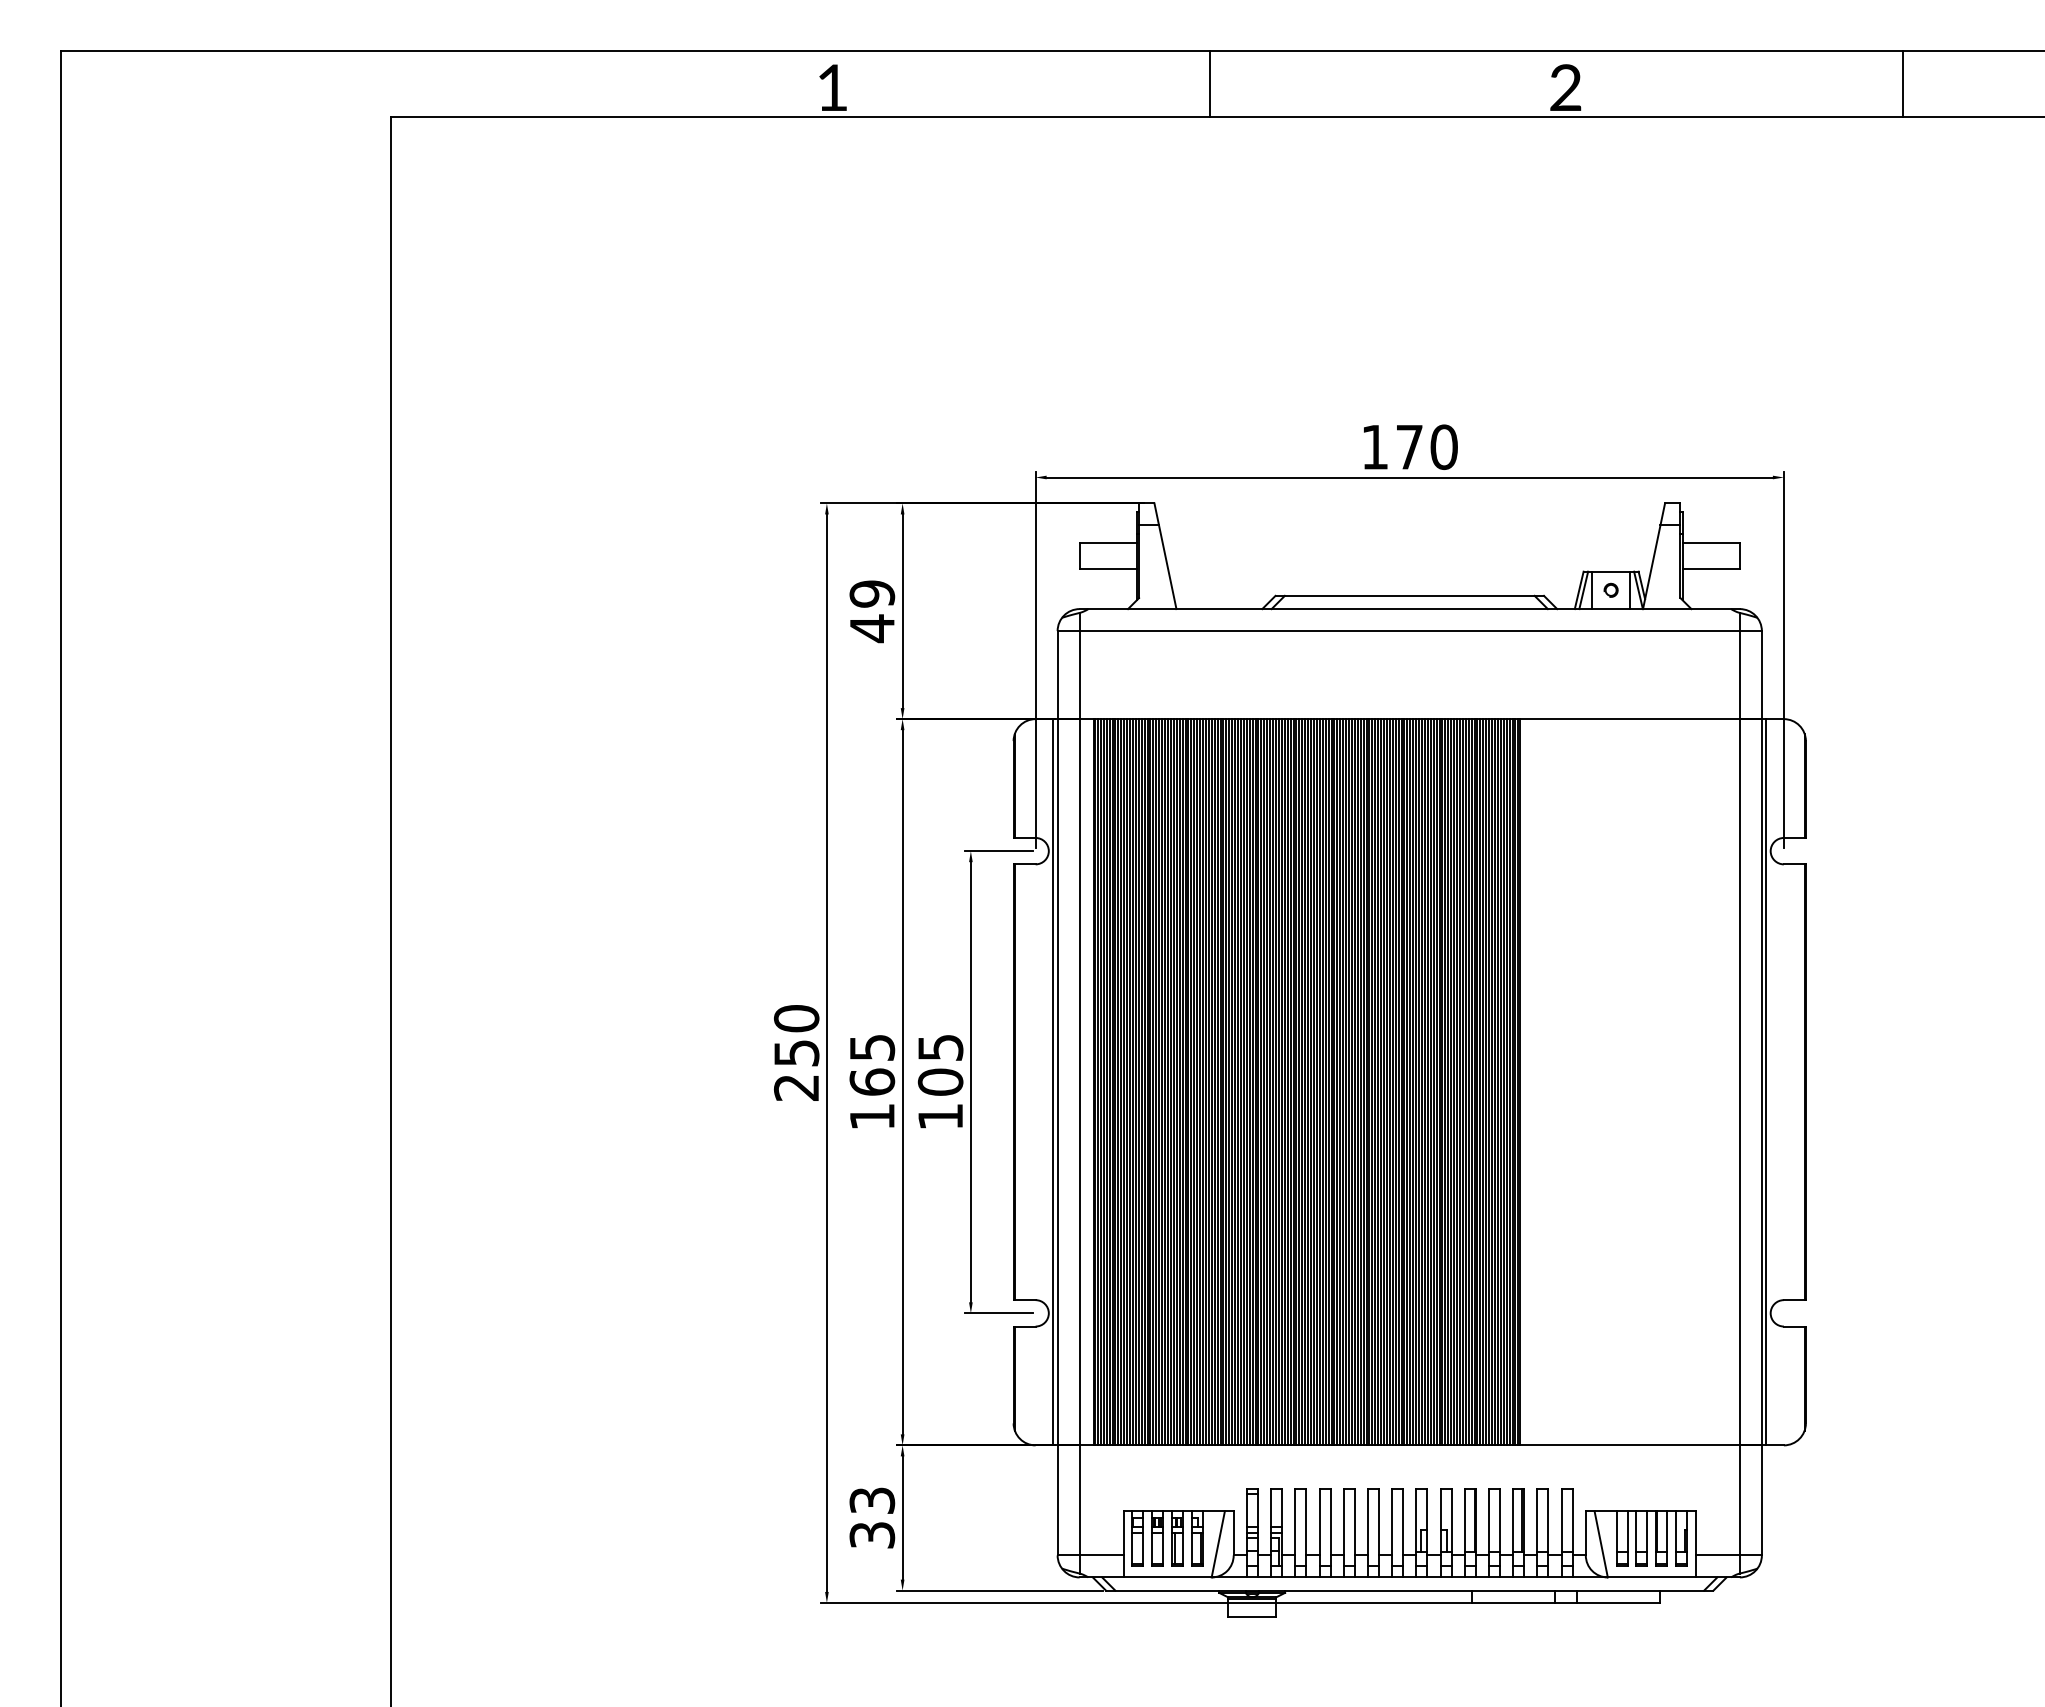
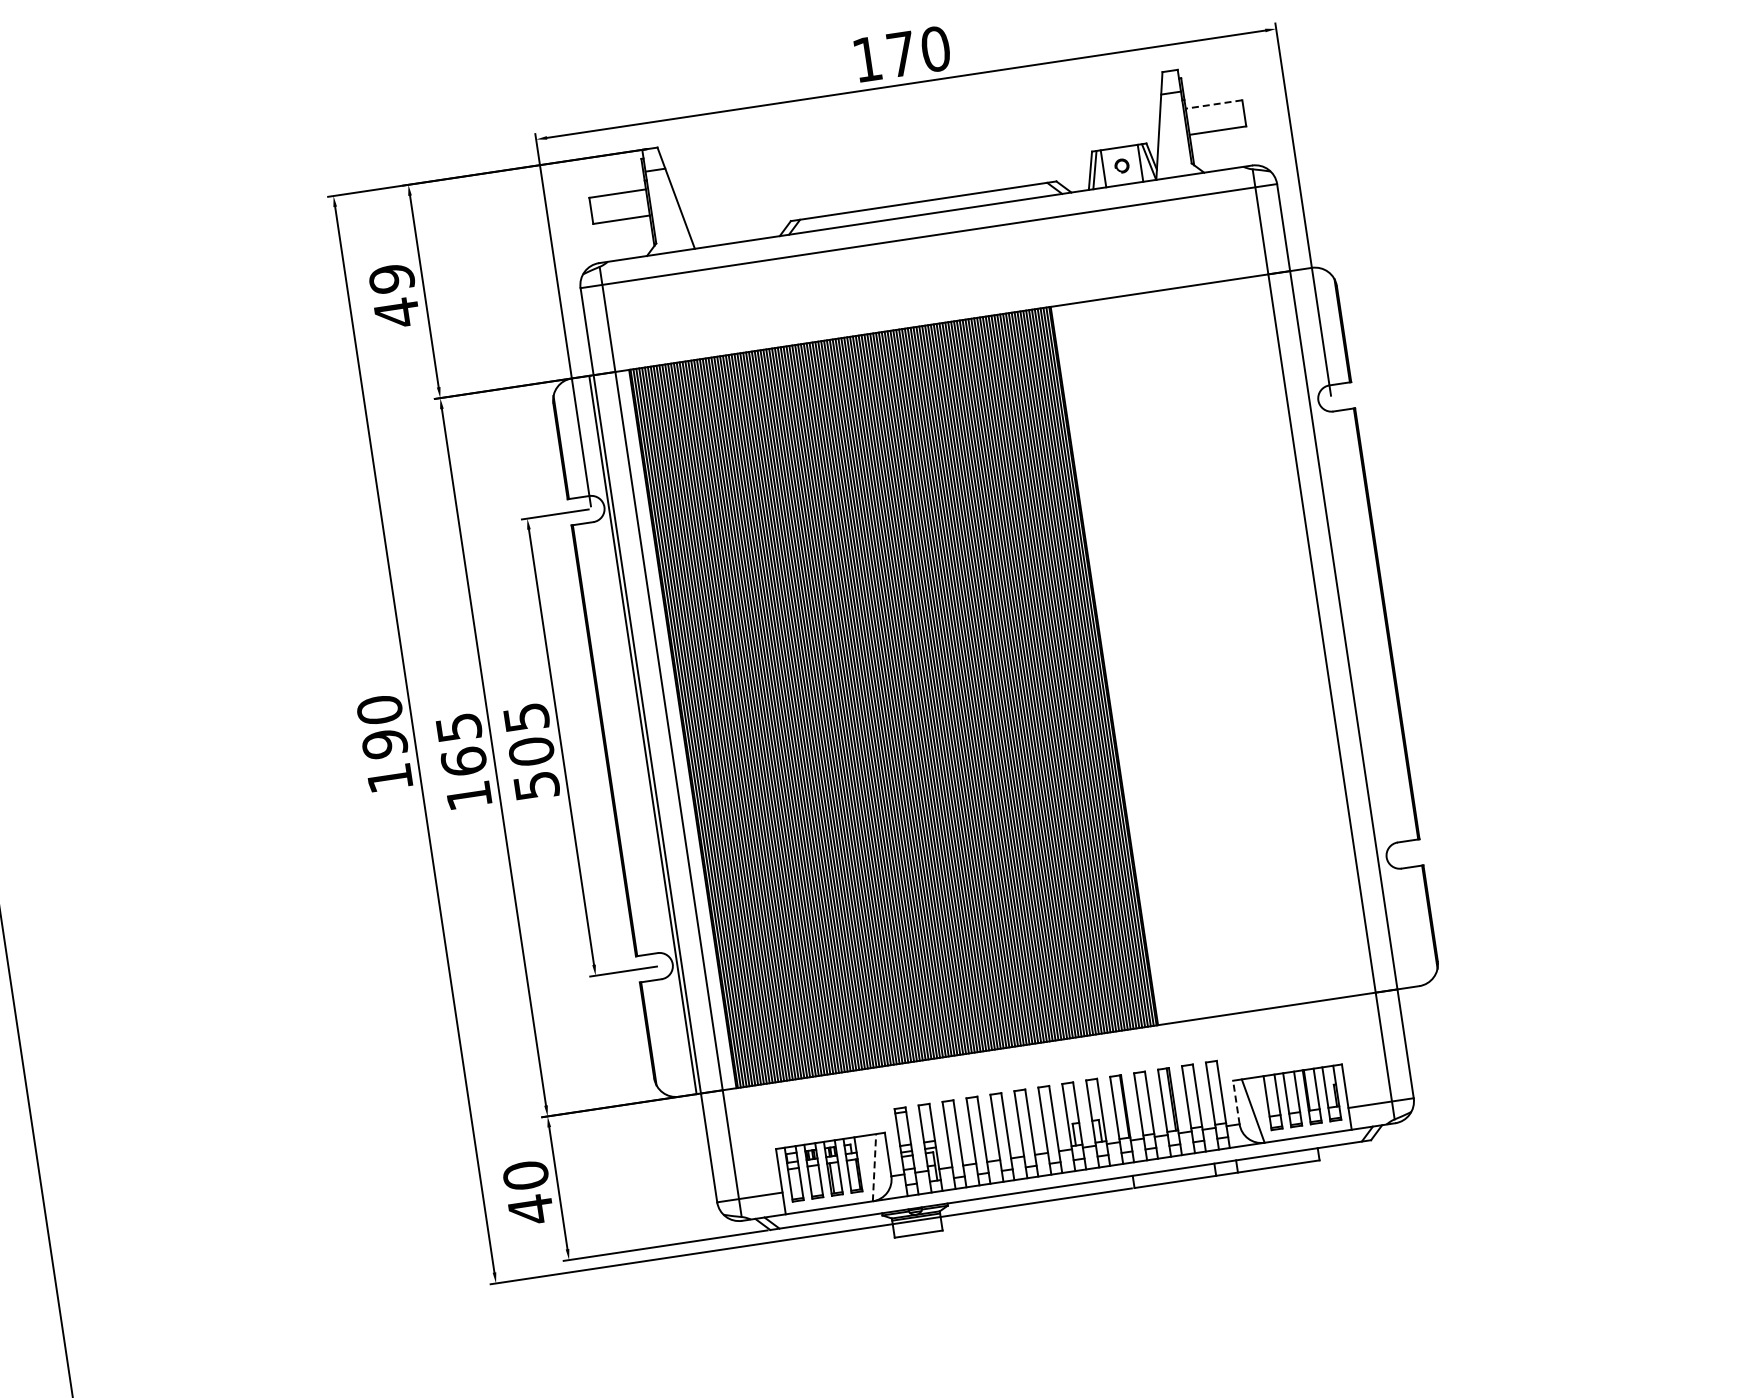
line: (1711, 543) -> (1214, 104), solid -> dashed
text: (796, 1069) -> (387, 760), 250 -> 190
line: (1766, 1082) -> (1348, 629), removed
text: (940, 1116) -> (536, 785), 105 -> 505
text: (872, 1518) -> (528, 1193), 33 -> 40
line: (1585, 1532) -> (1235, 1101), solid -> dashed
line: (1218, 1544) -> (874, 1167), solid -> dashed

